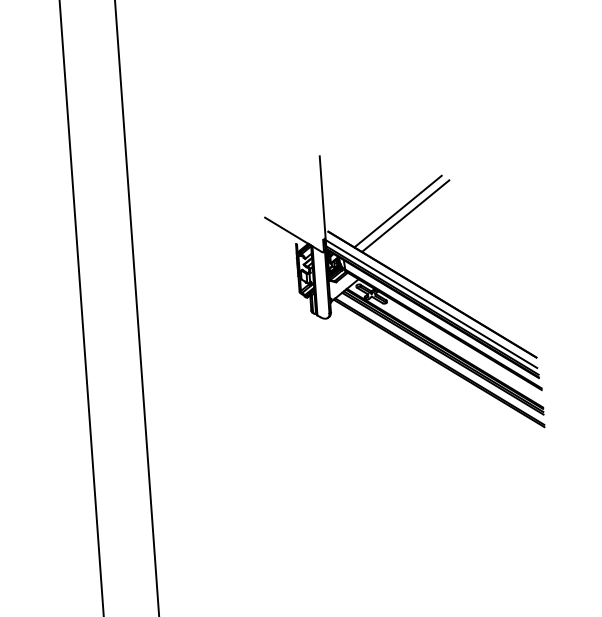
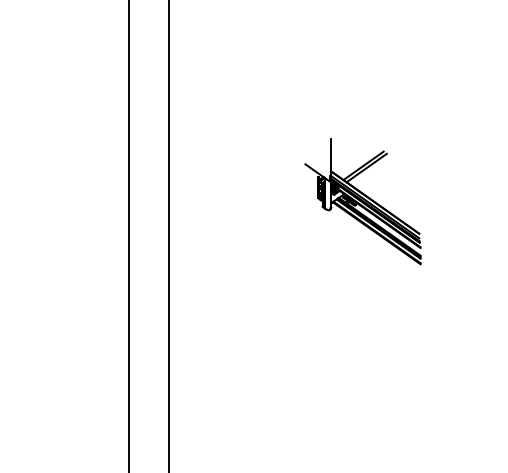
part: (401, 293) -> (362, 201), size x0.6

